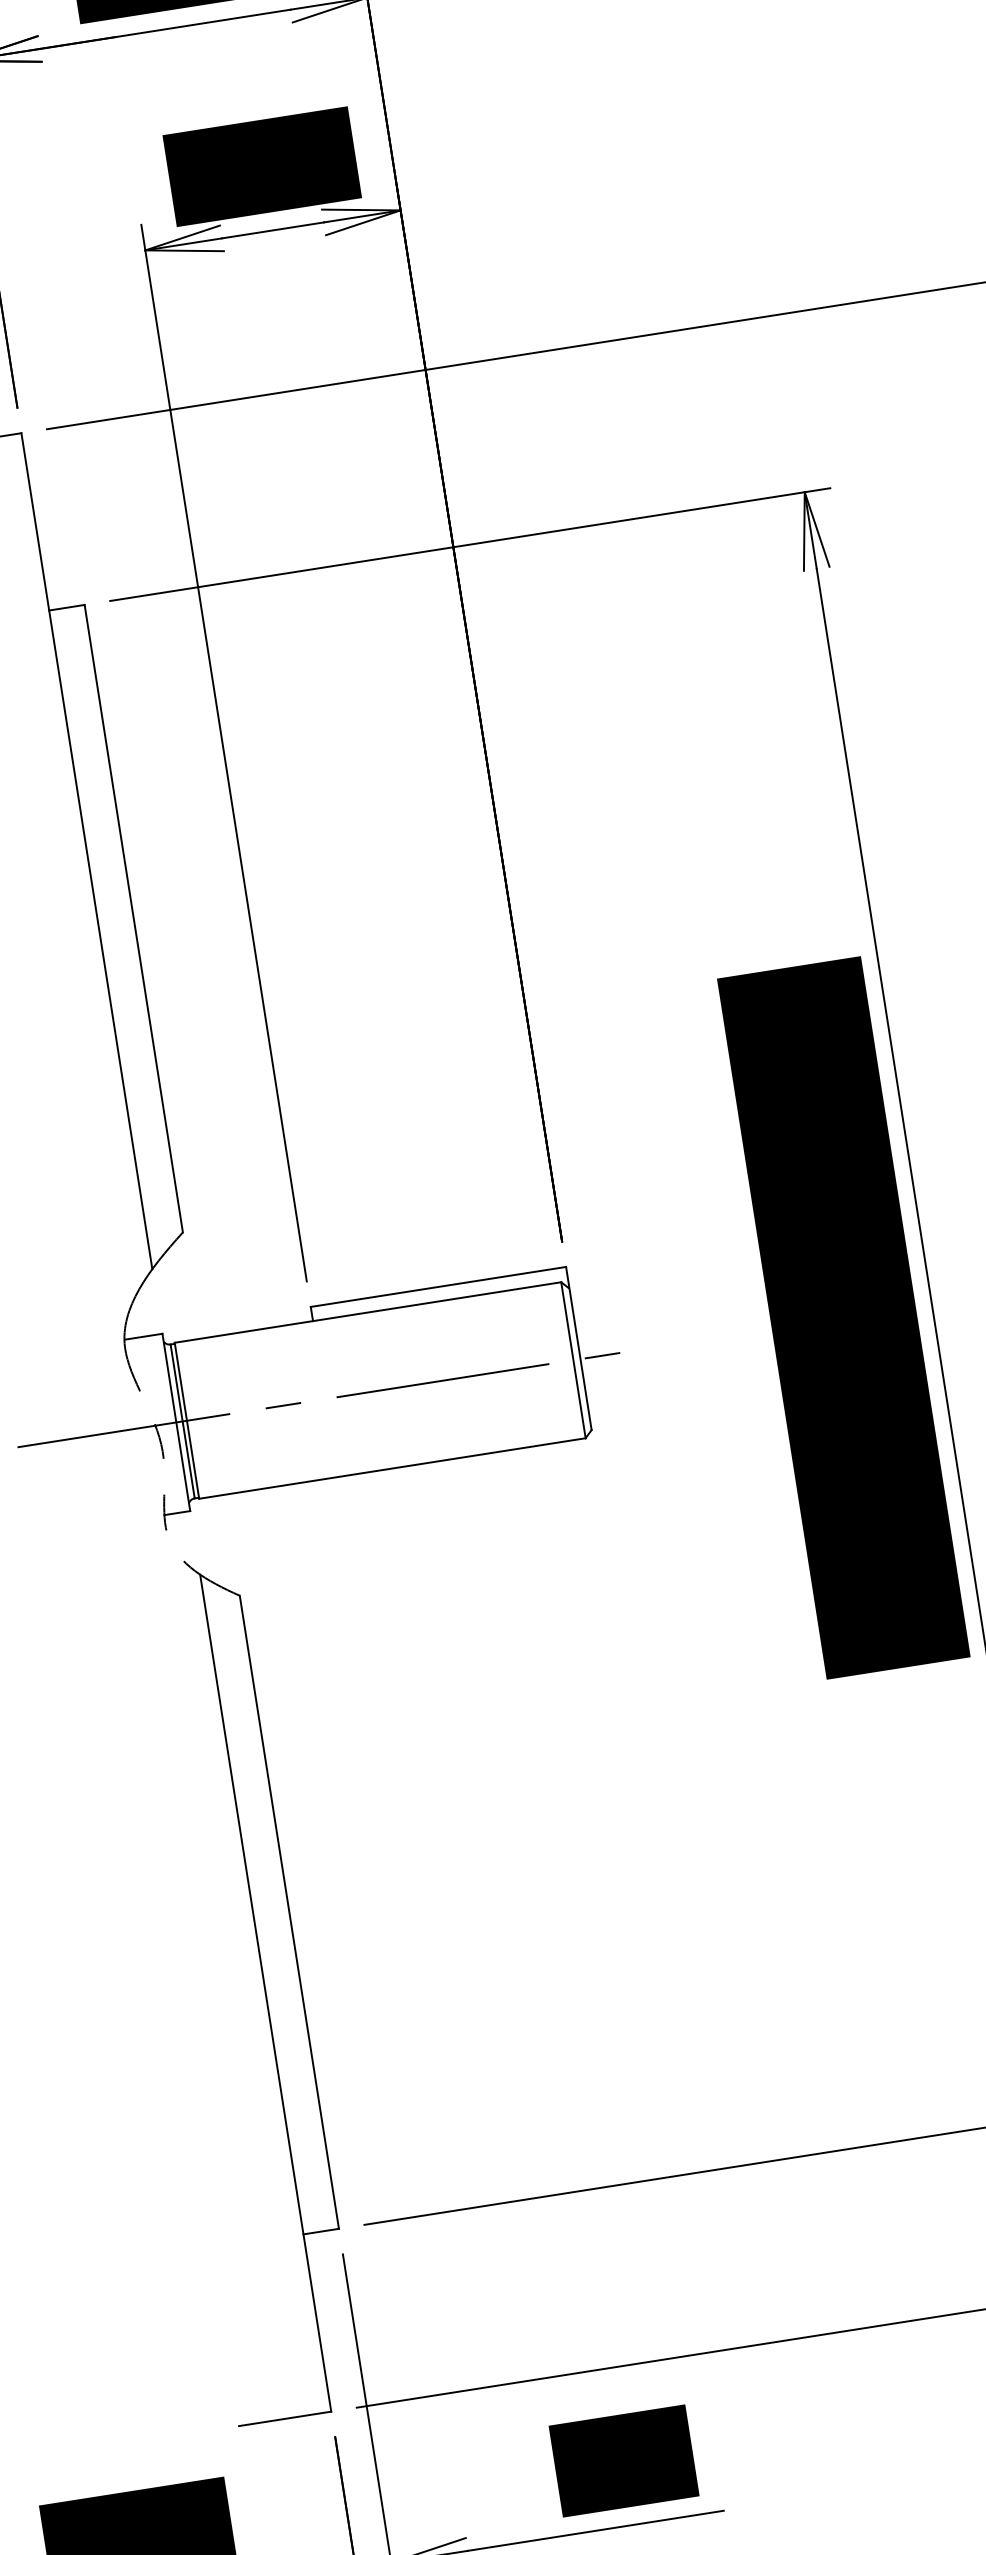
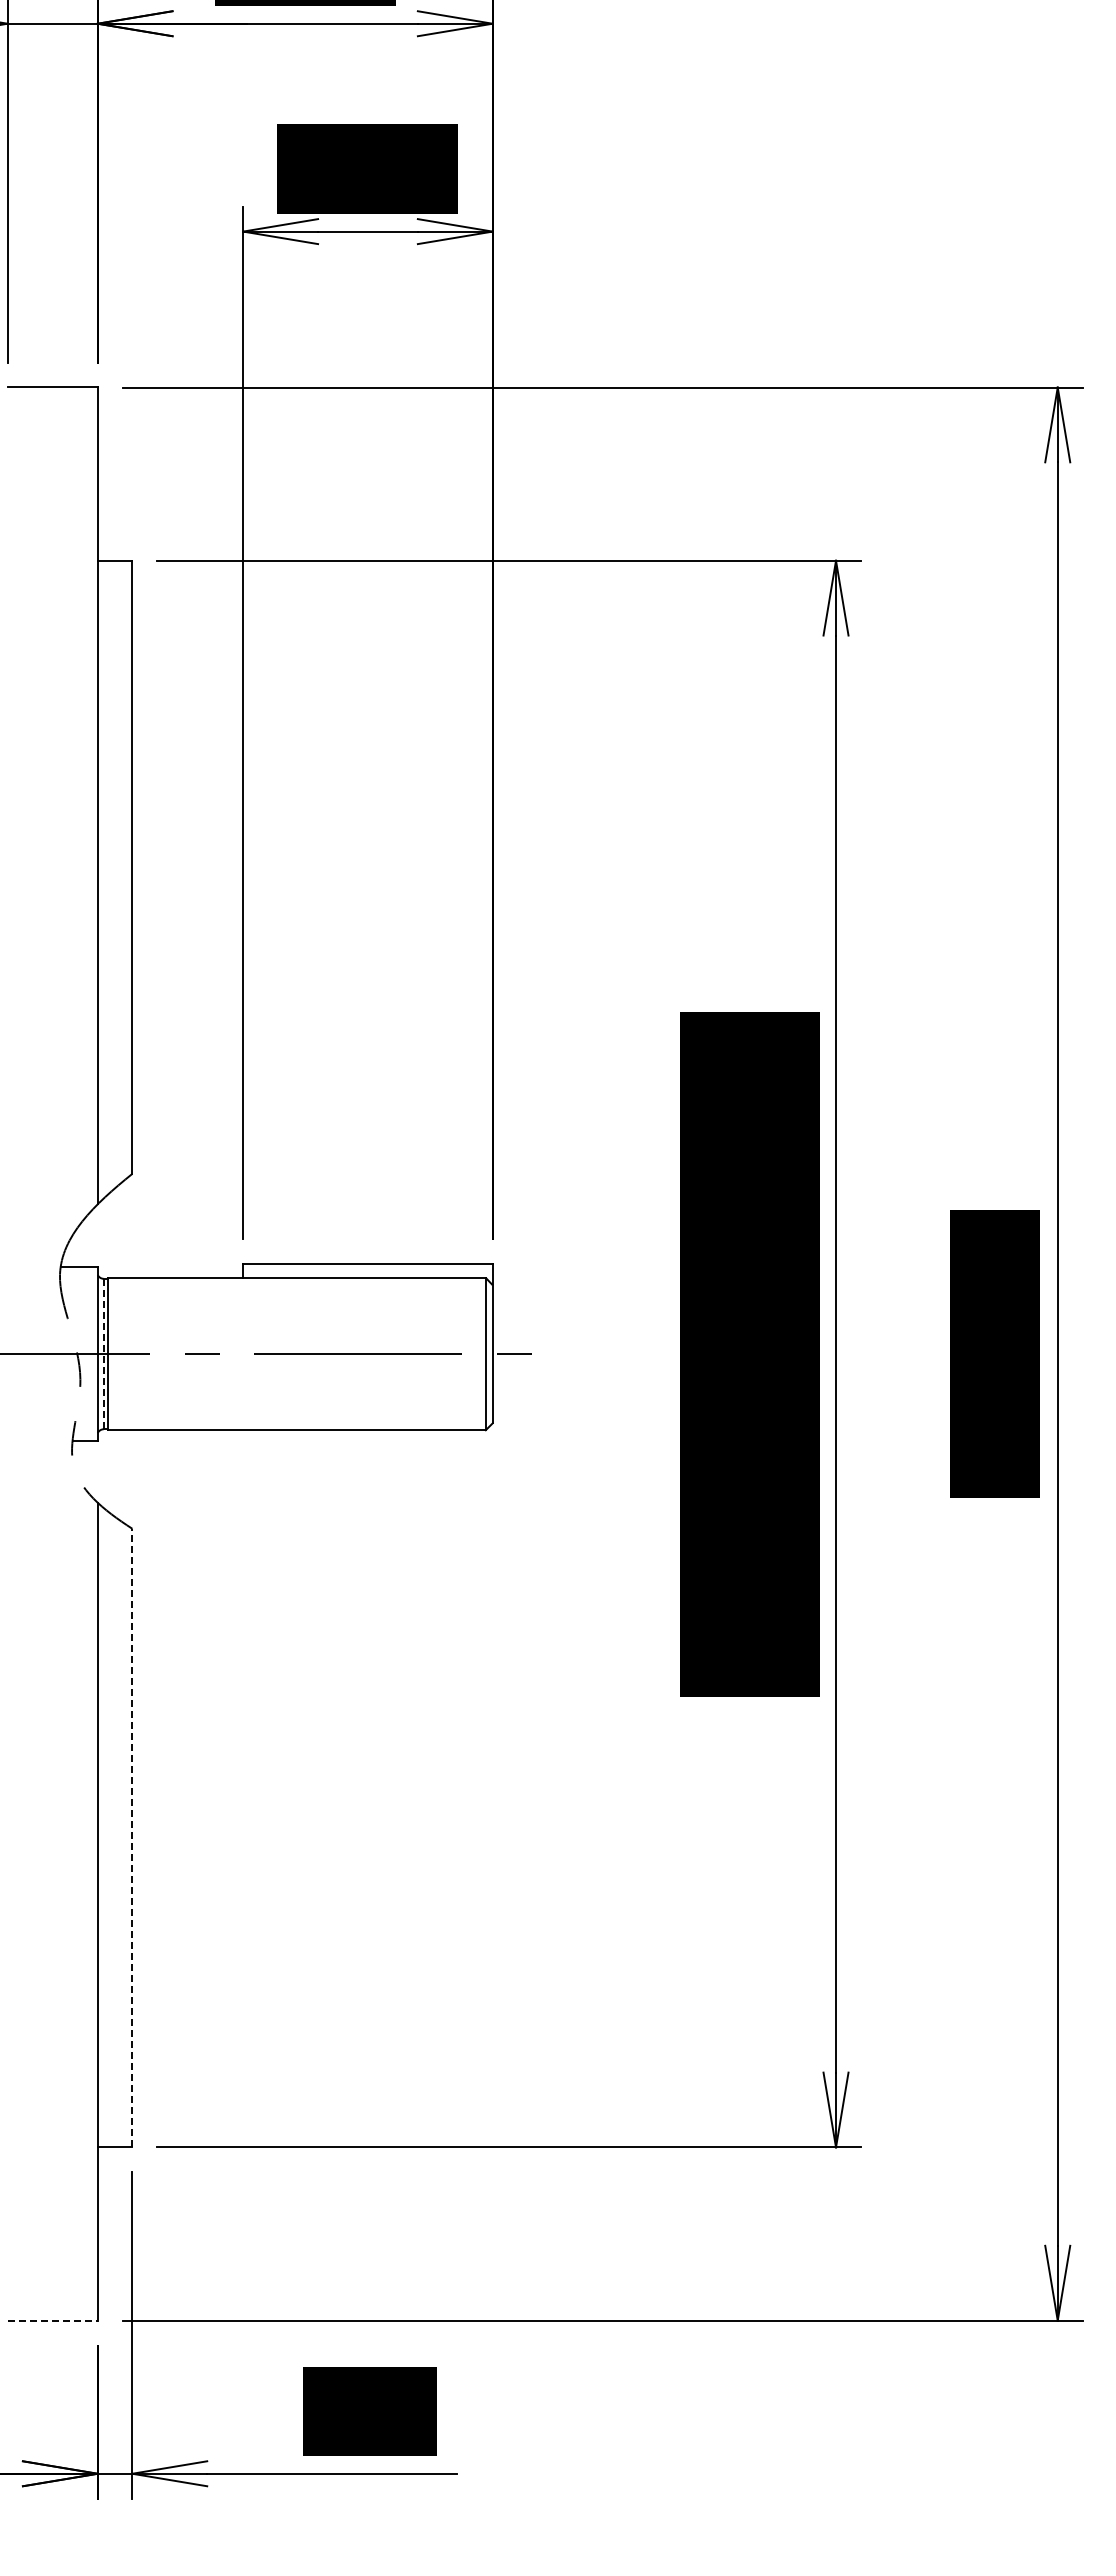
line: (182, 1421) -> (103, 1354), solid -> dashed
line: (289, 1911) -> (132, 1837), solid -> dashed
line: (285, 2418) -> (53, 2320), solid -> dashed

